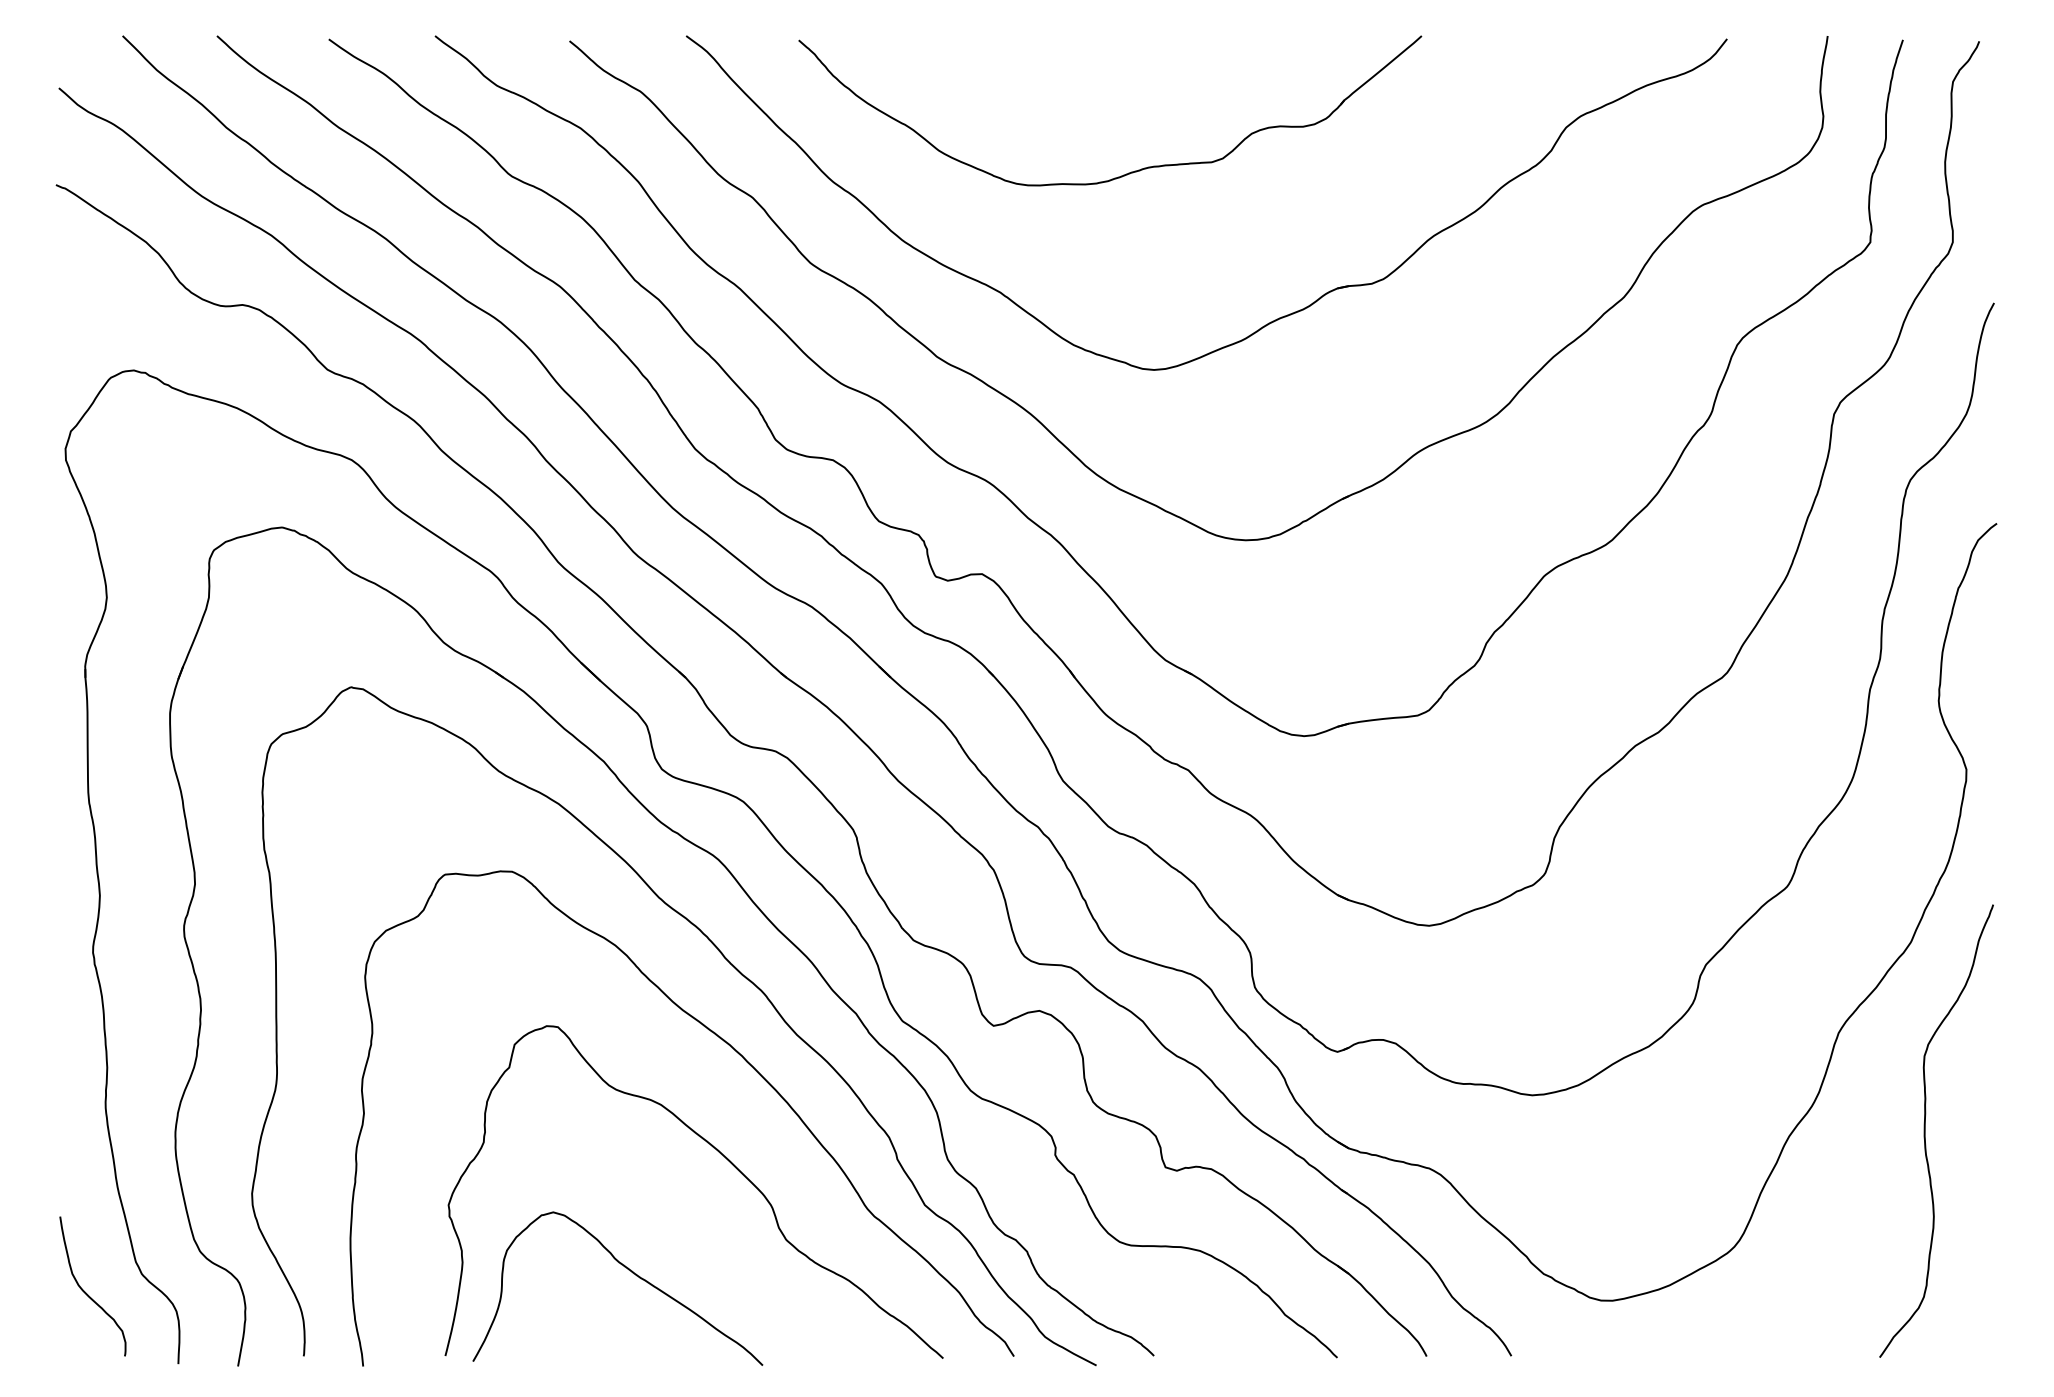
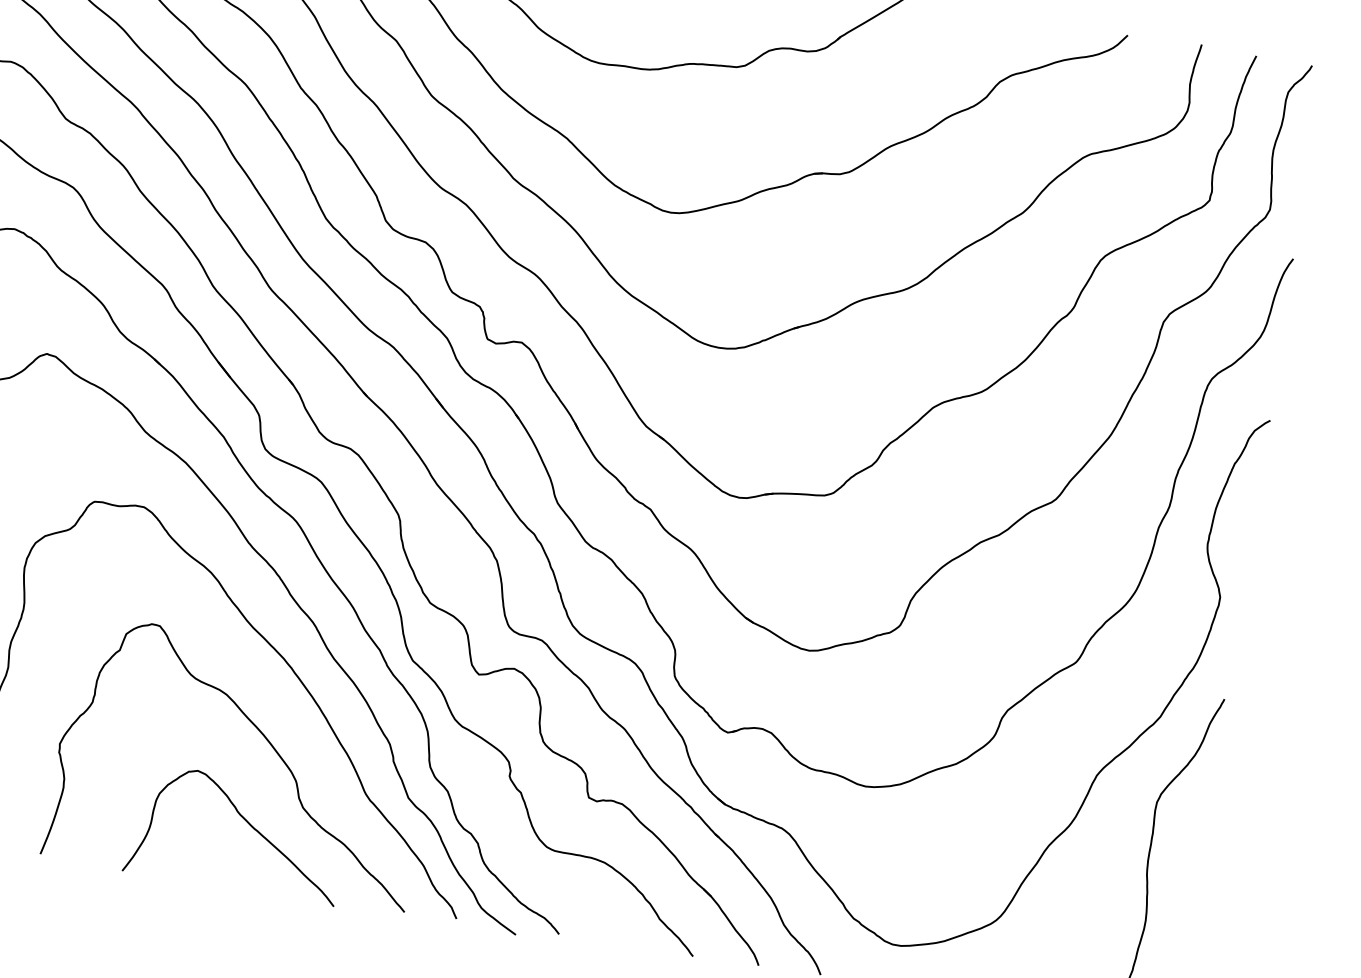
curve: (628, 1270) -> (246, 821), moved

